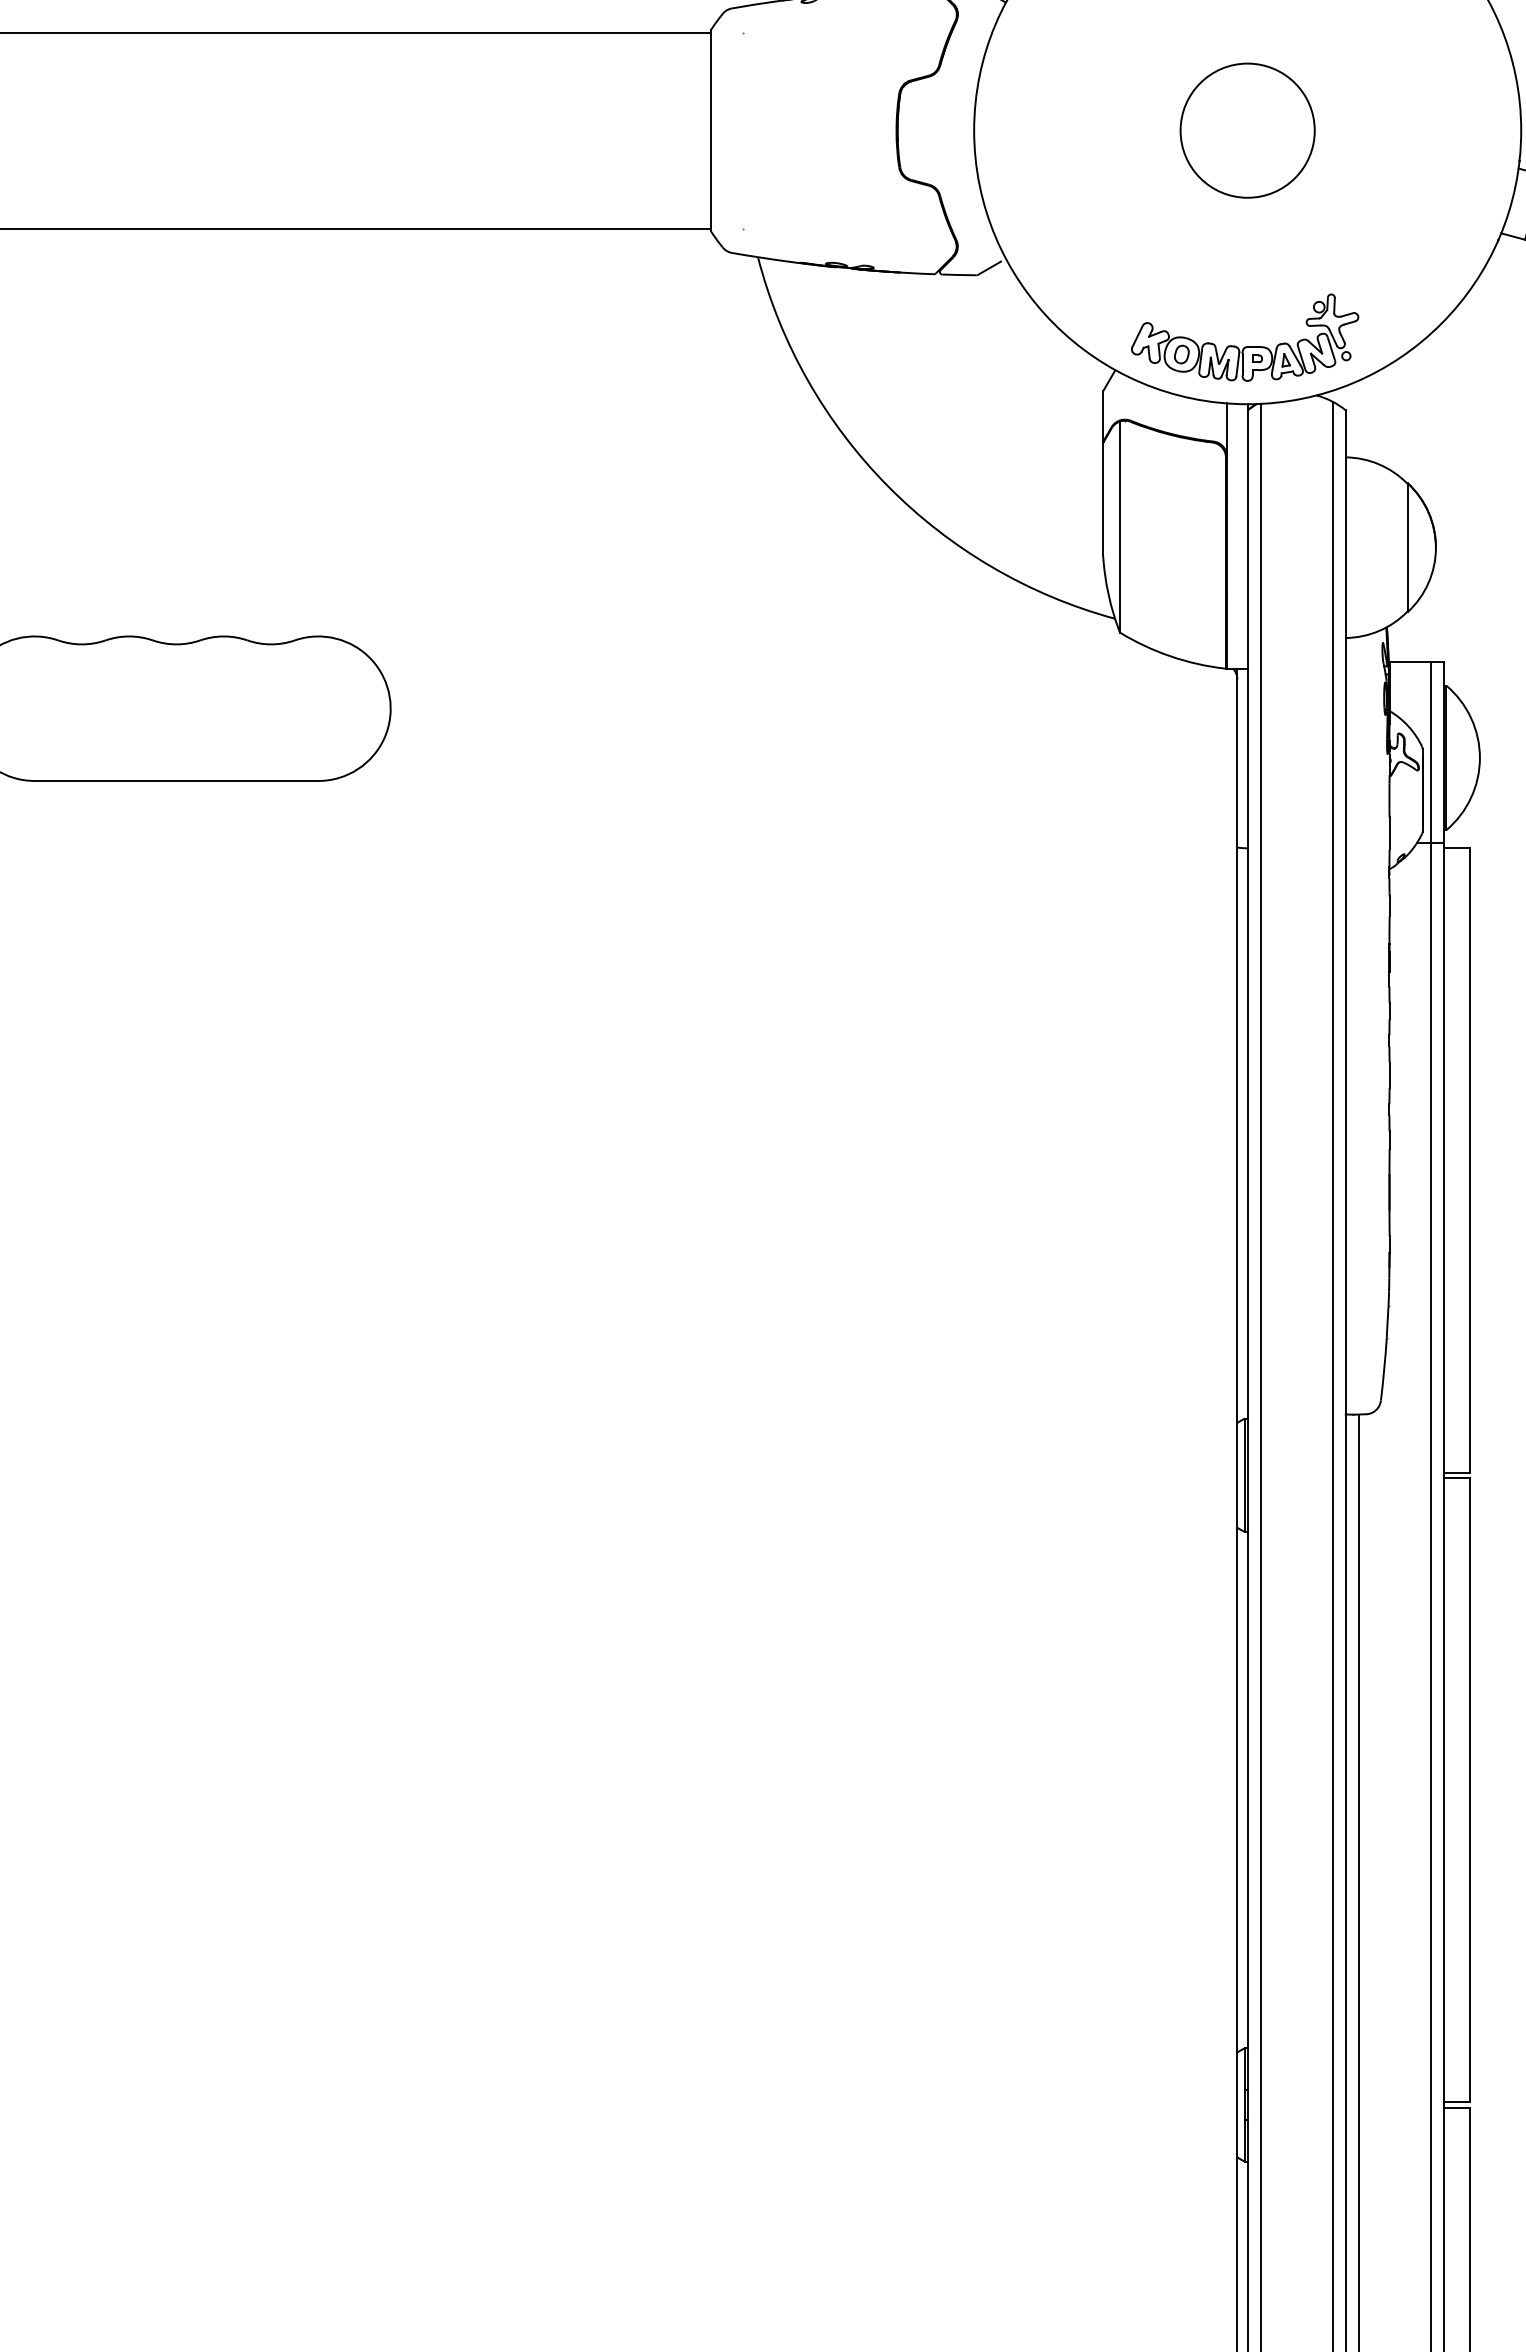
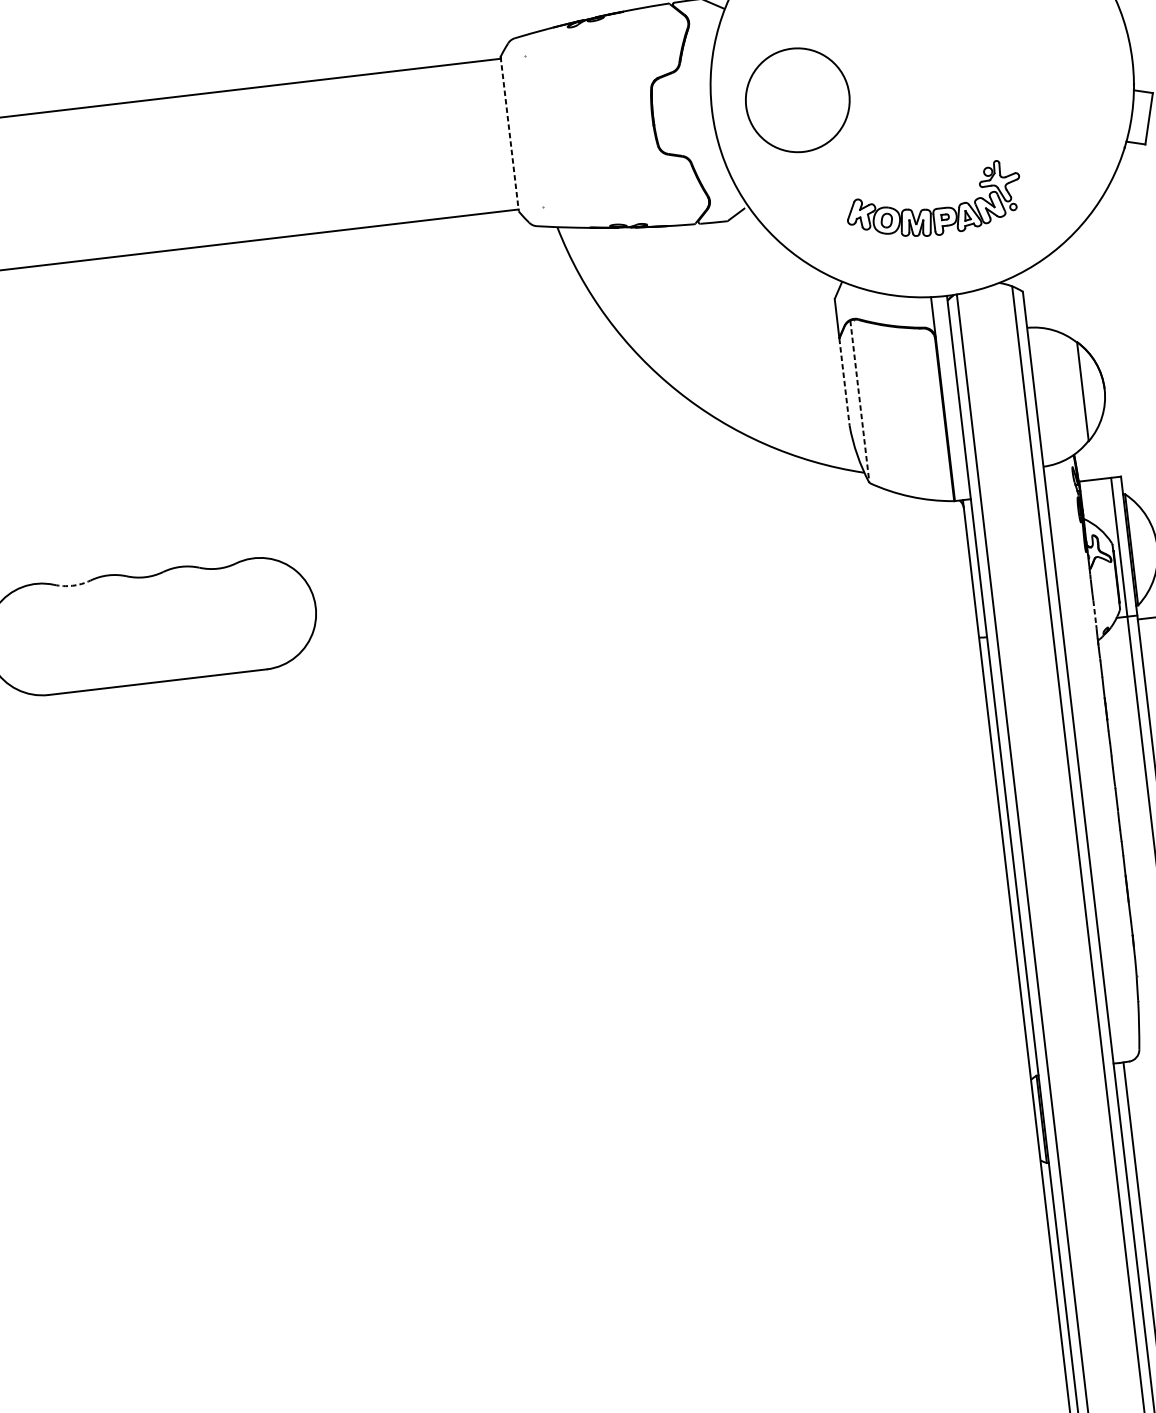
line: (710, 130) -> (509, 134), solid -> dashed
circle: (1247, 130) -> (797, 100), moved
part: (1245, 346) -> (935, 208), moved
line: (1103, 499) -> (844, 382), solid -> dashed
line: (1119, 527) -> (859, 402), solid -> dashed
arc: (81, 644) -> (72, 585), solid -> dashed
line: (1389, 833) -> (1094, 613), solid -> dashed

